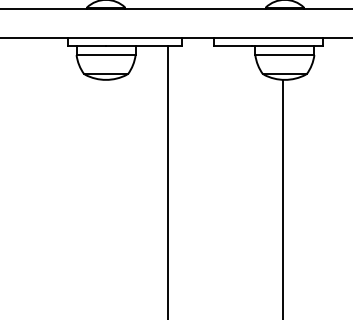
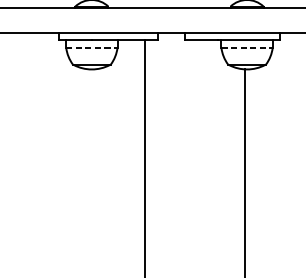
line: (106, 55) -> (92, 48), solid -> dashed
line: (284, 55) -> (246, 48), solid -> dashed

